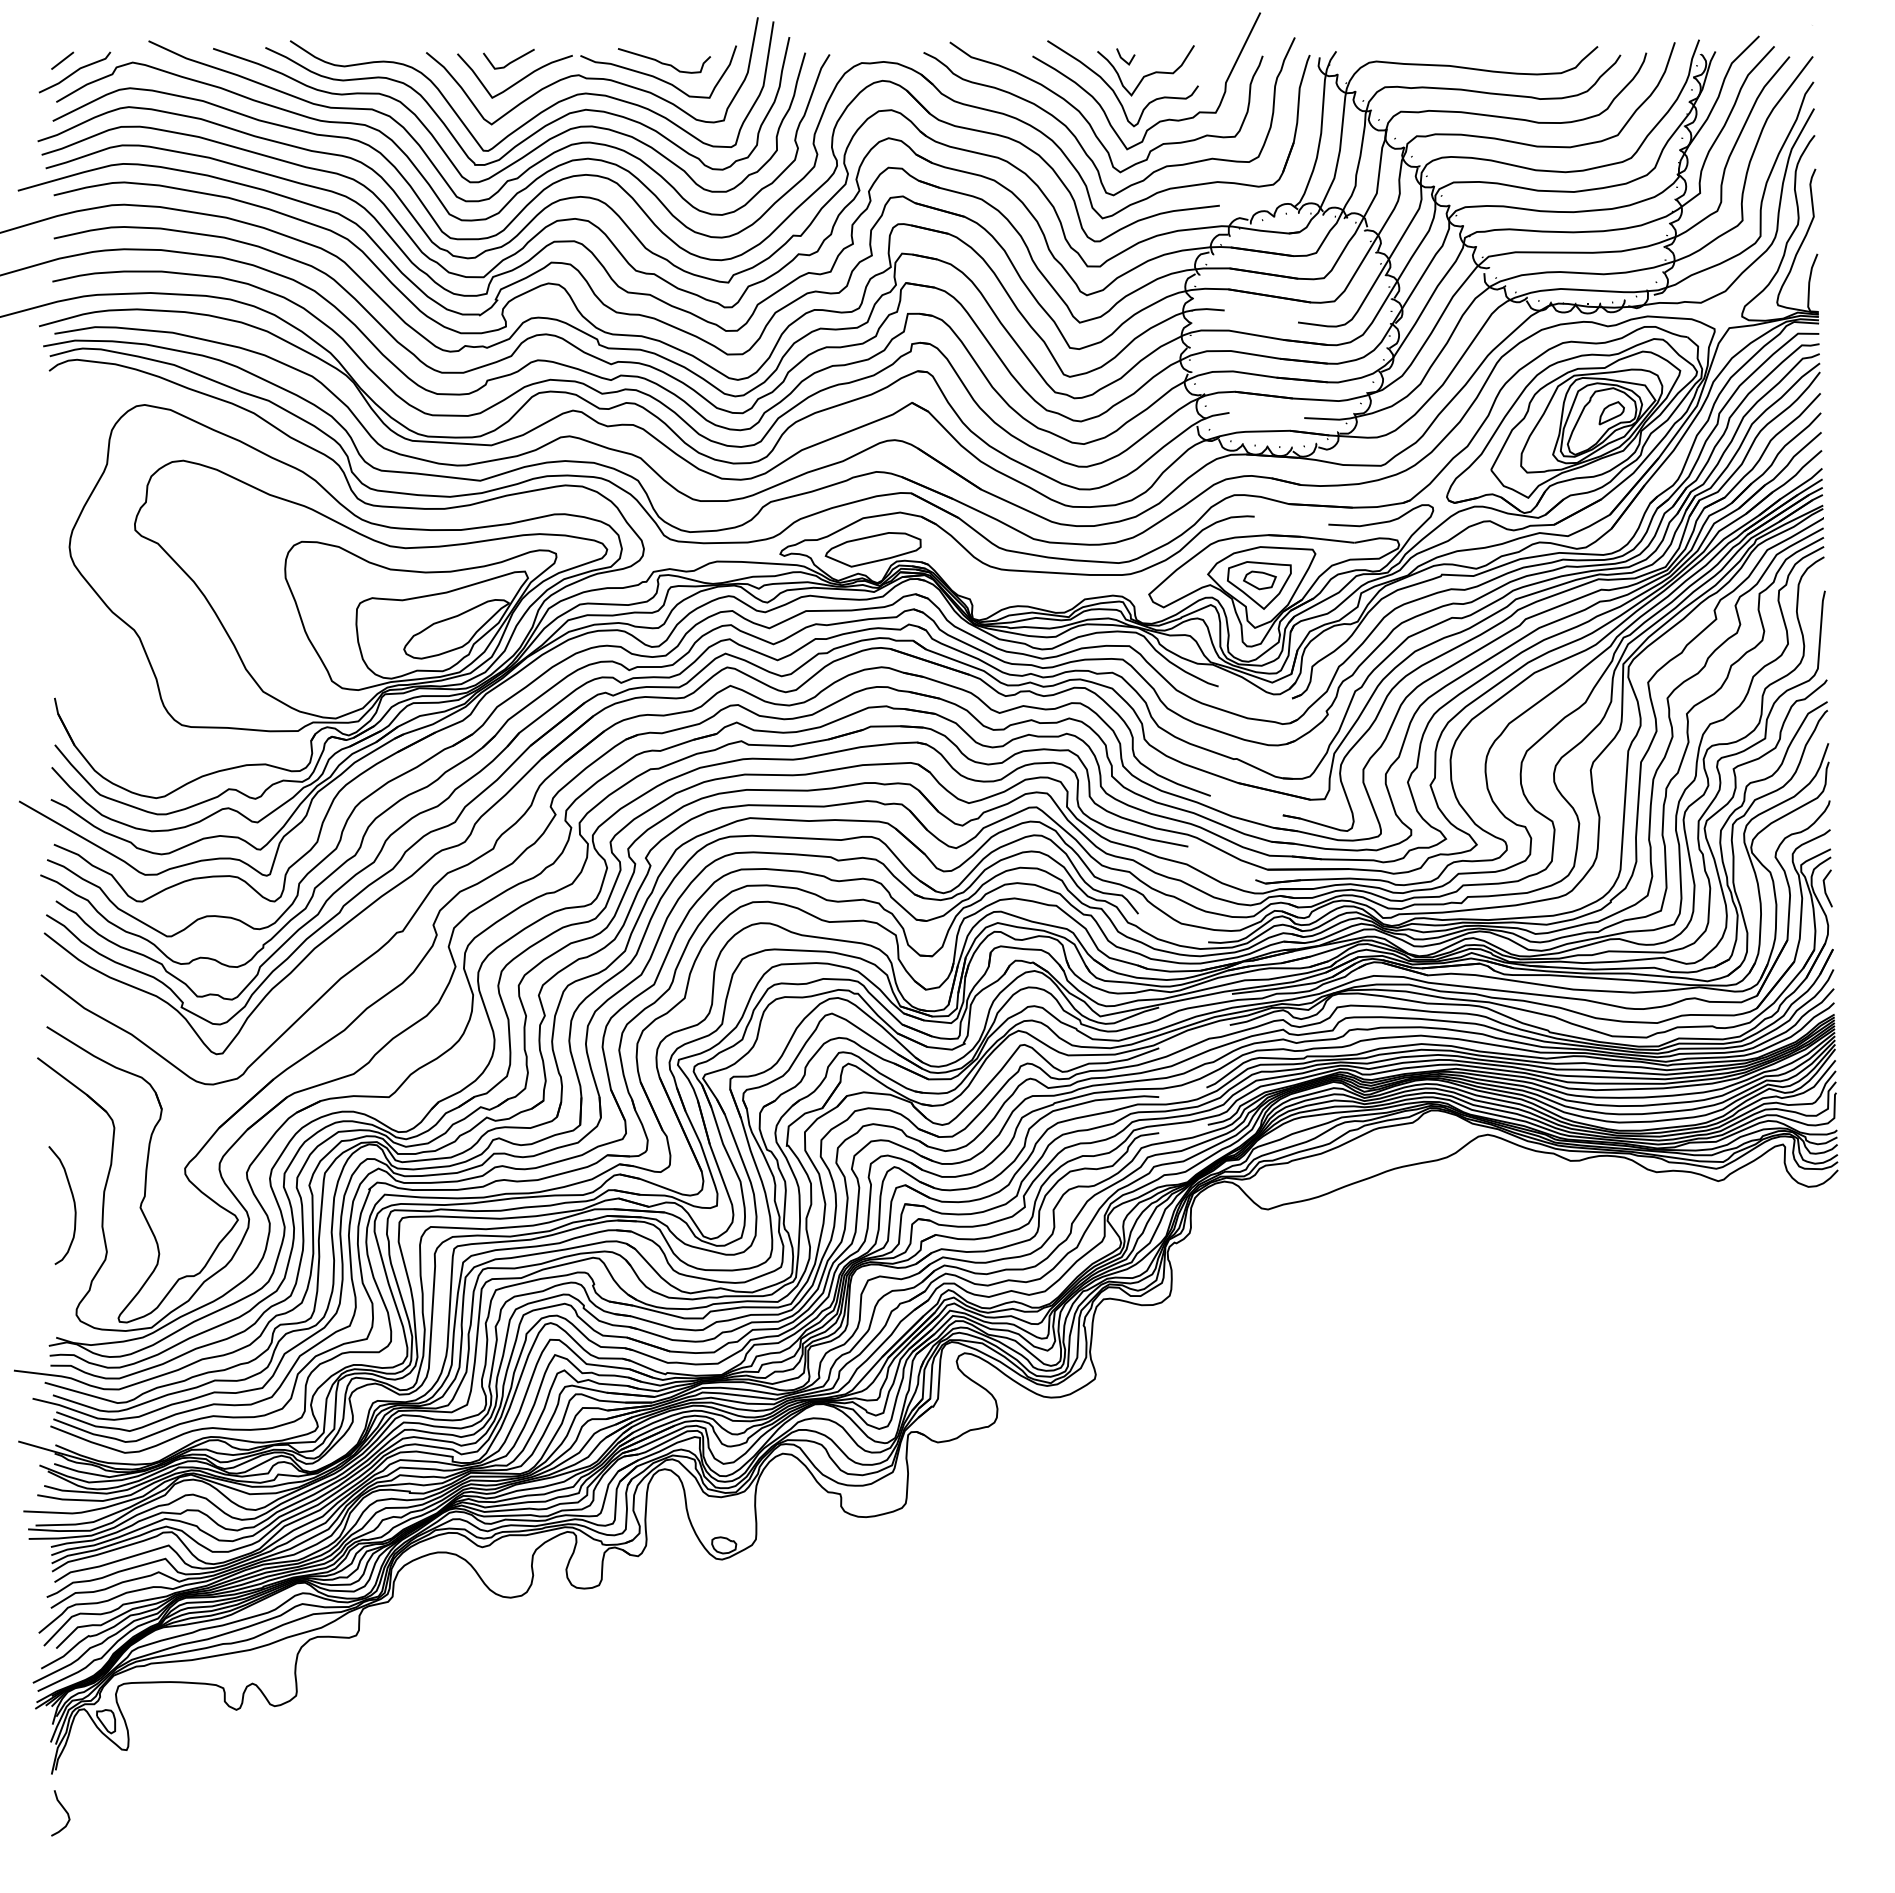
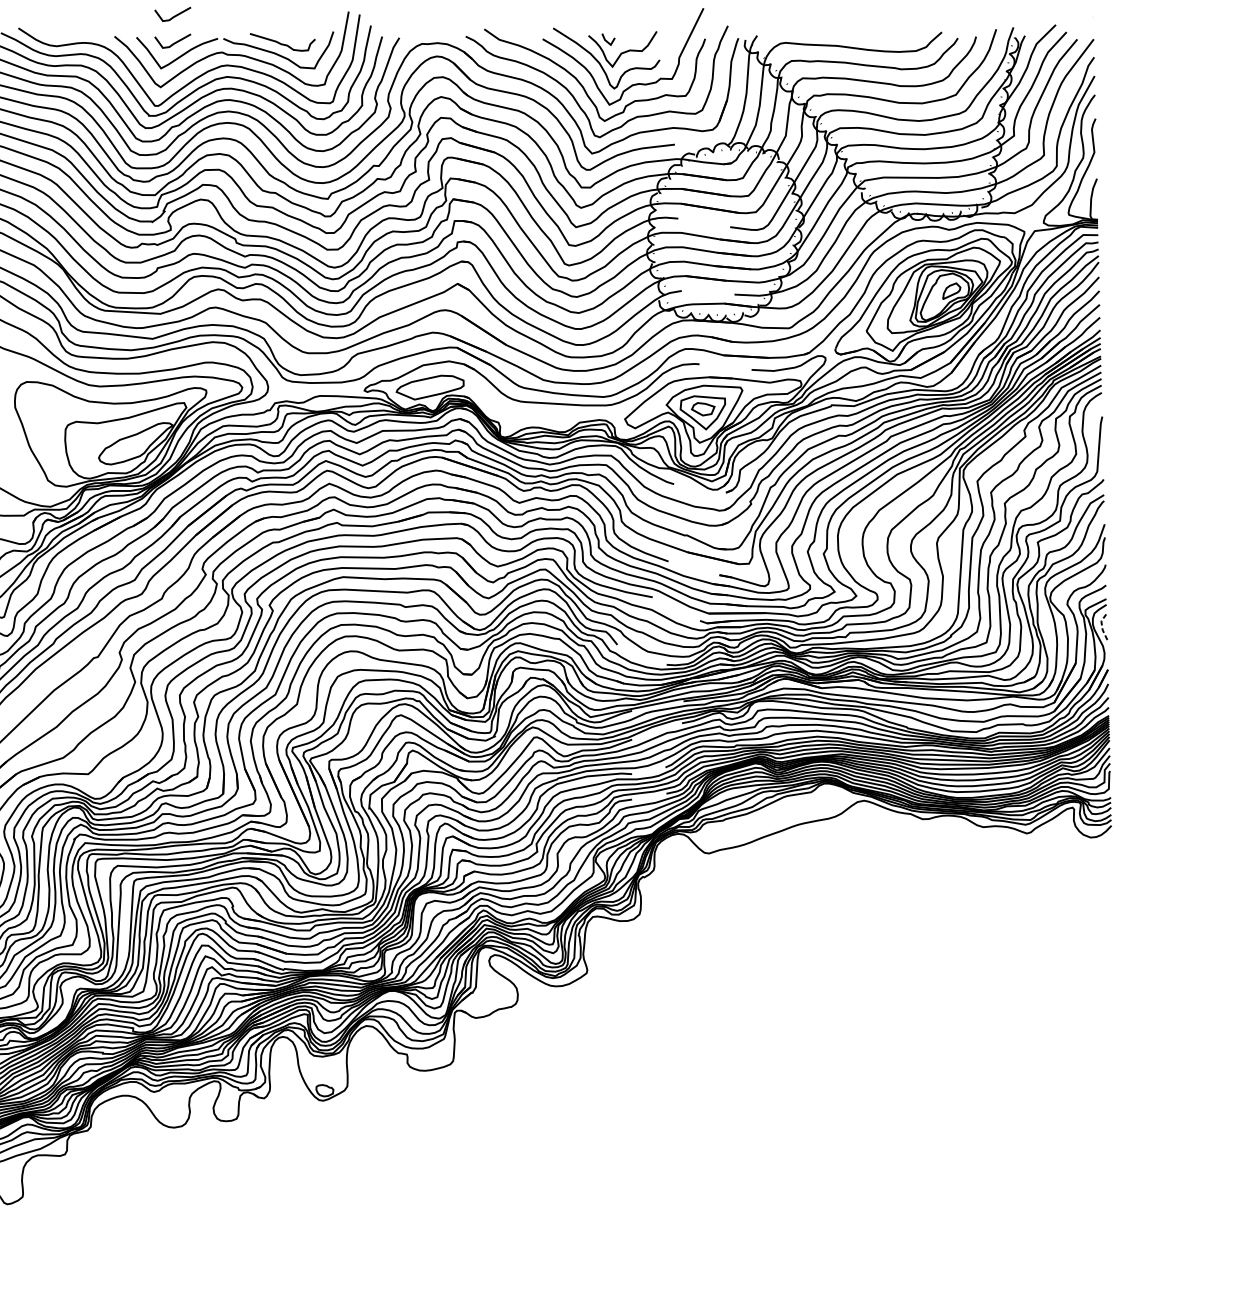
line: (510, 23) -> (174, 15), added
line: (1824, 887) -> (1101, 626), solid -> dashed

